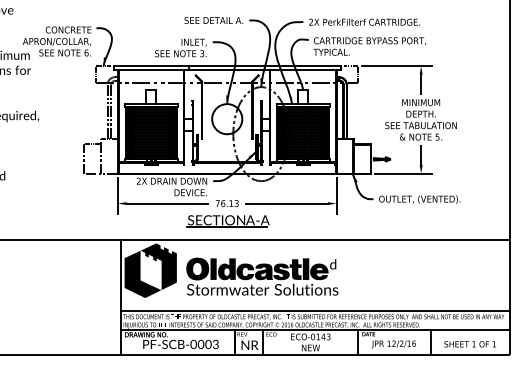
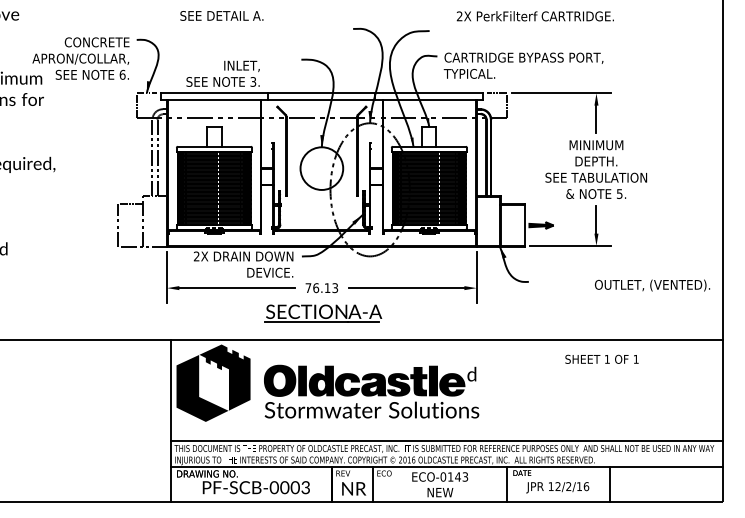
text: (213, 20) -> (221, 15), moved
text: (363, 22) -> (534, 16), moved
text: (180, 47) -> (222, 73), moved
text: (419, 199) -> (652, 285), moved
text: (469, 343) -> (601, 358), moved

